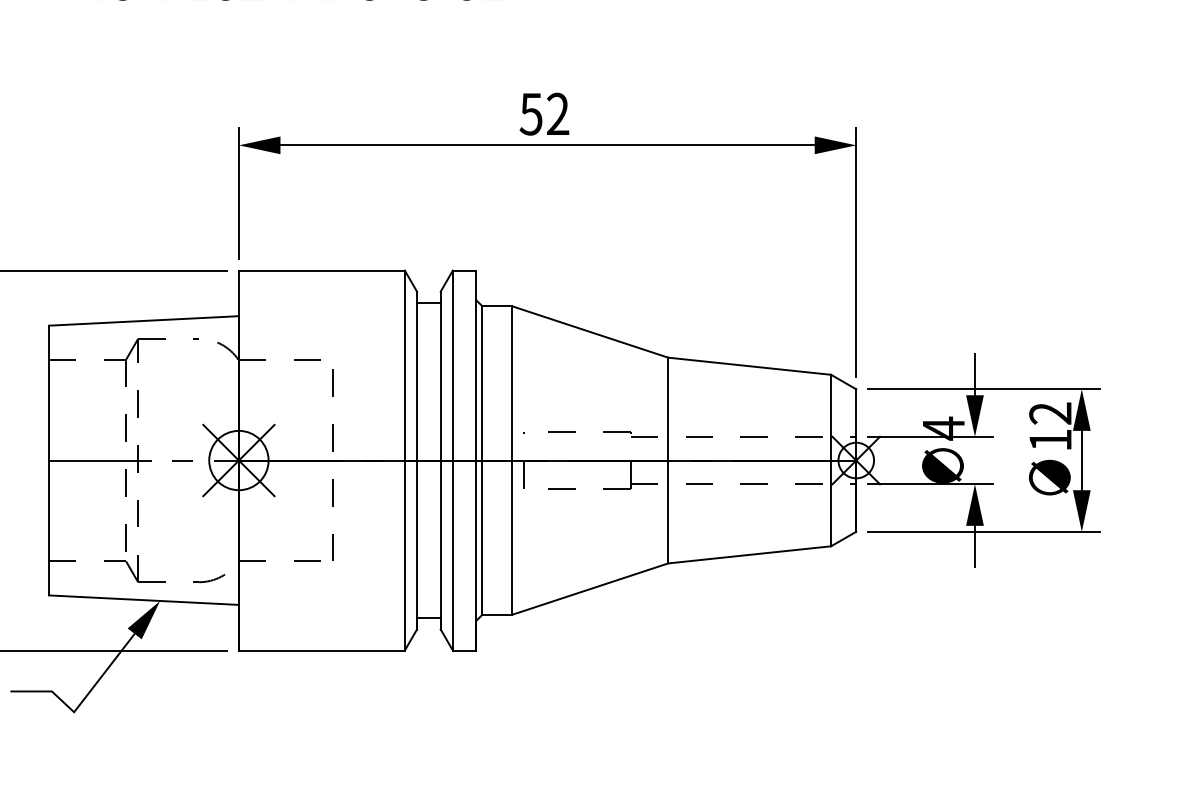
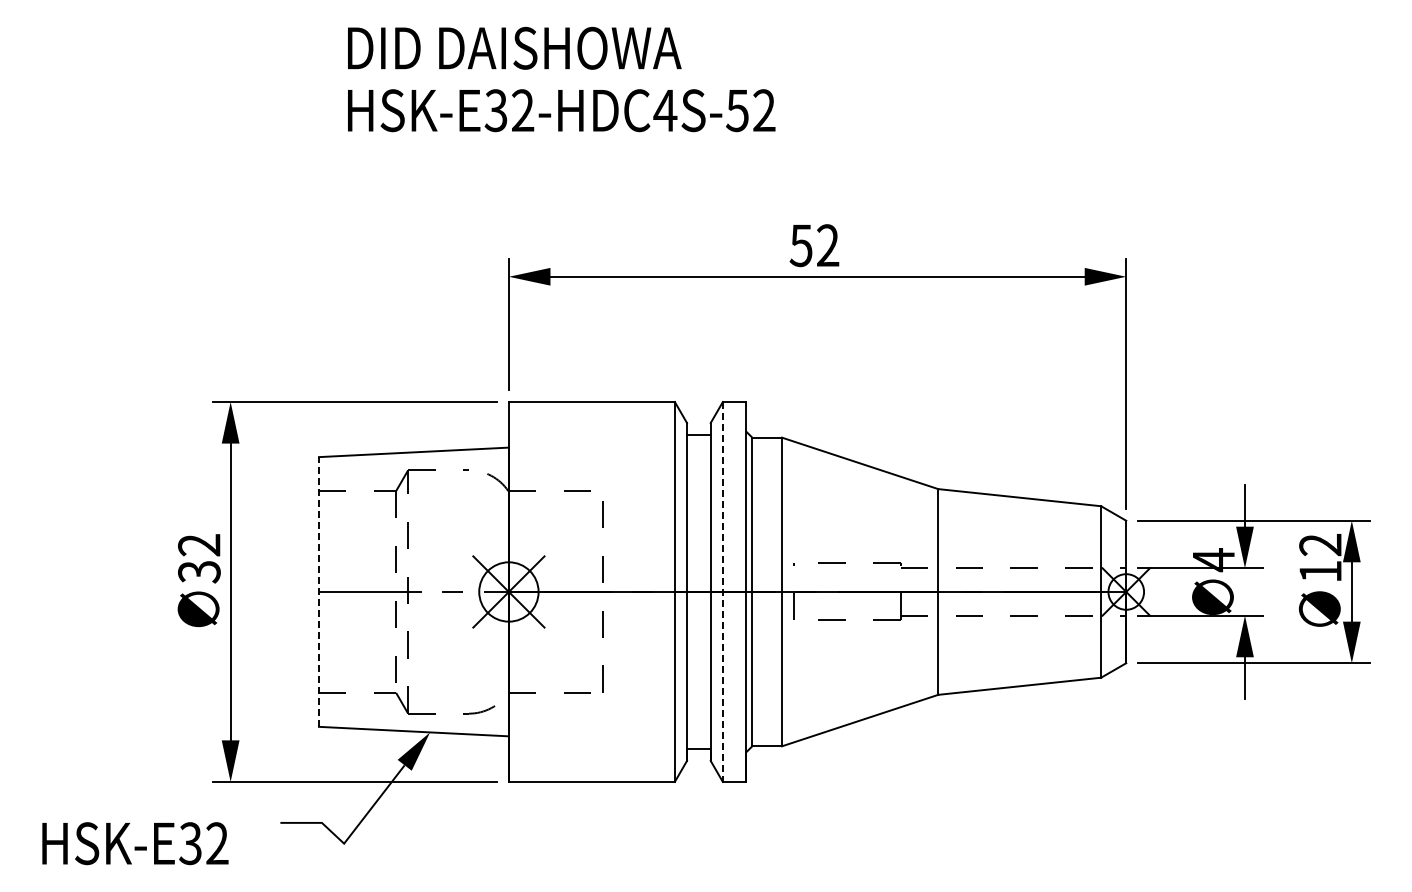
line: (48, 460) -> (318, 591), solid -> dashed
line: (452, 460) -> (722, 591), solid -> dashed

